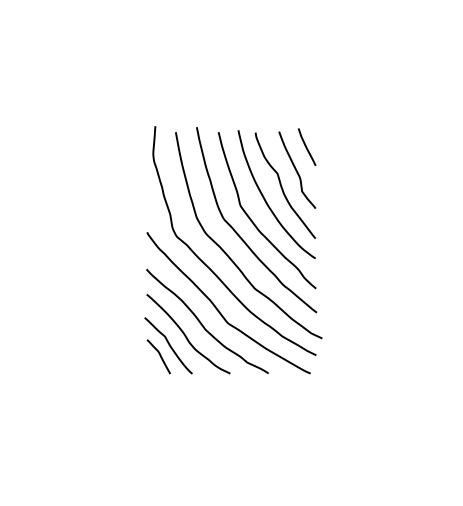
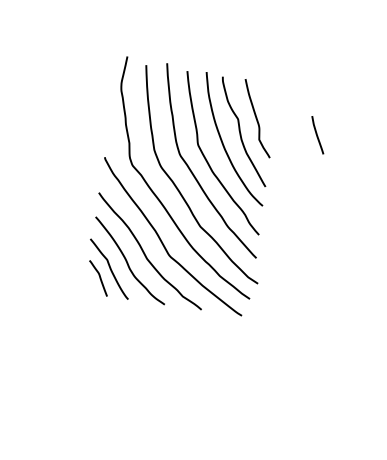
line: (306, 146) -> (317, 134), moved

